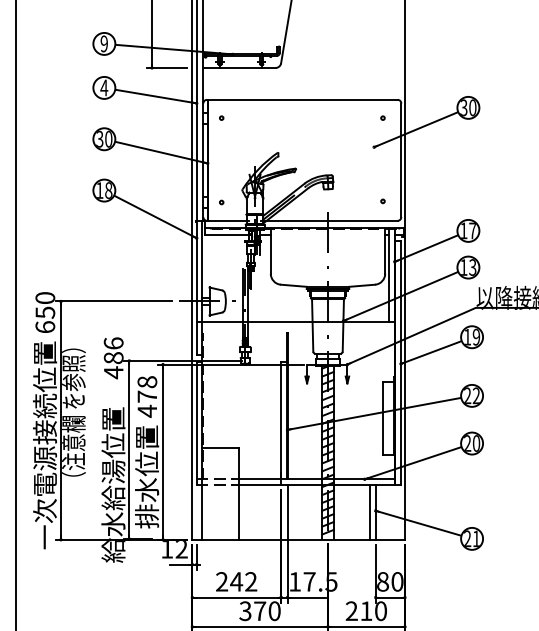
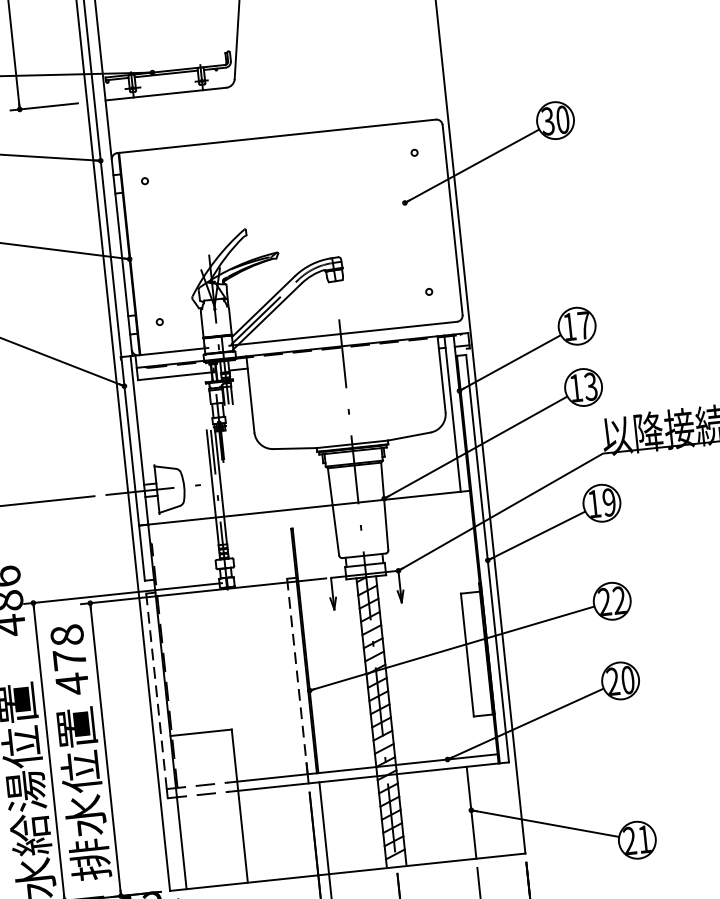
line: (196, 420) -> (156, 690), solid -> dashed
line: (281, 420) -> (298, 675), solid -> dashed
line: (370, 511) -> (462, 812), removed

